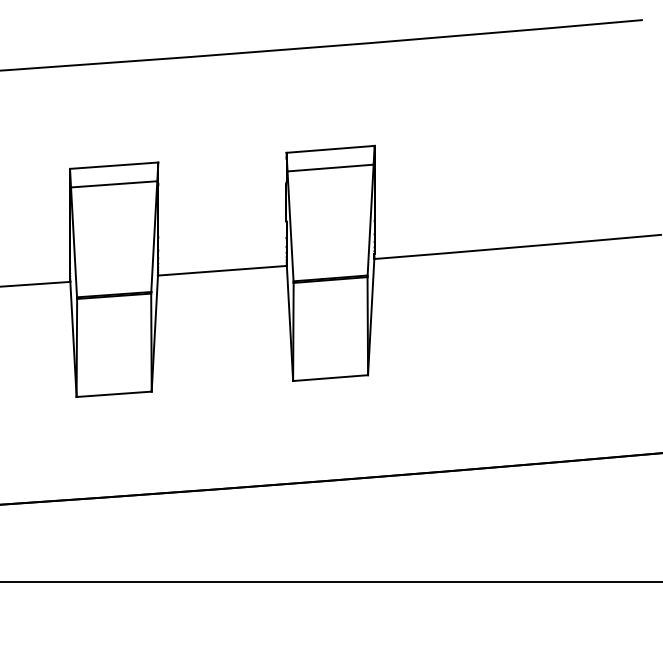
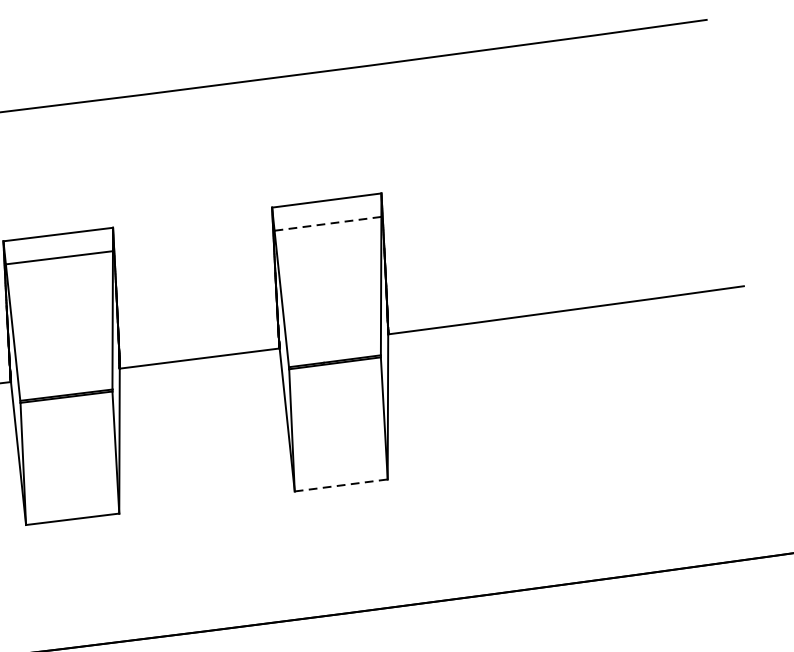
line: (331, 168) -> (329, 224), solid -> dashed
line: (330, 378) -> (341, 485), solid -> dashed

